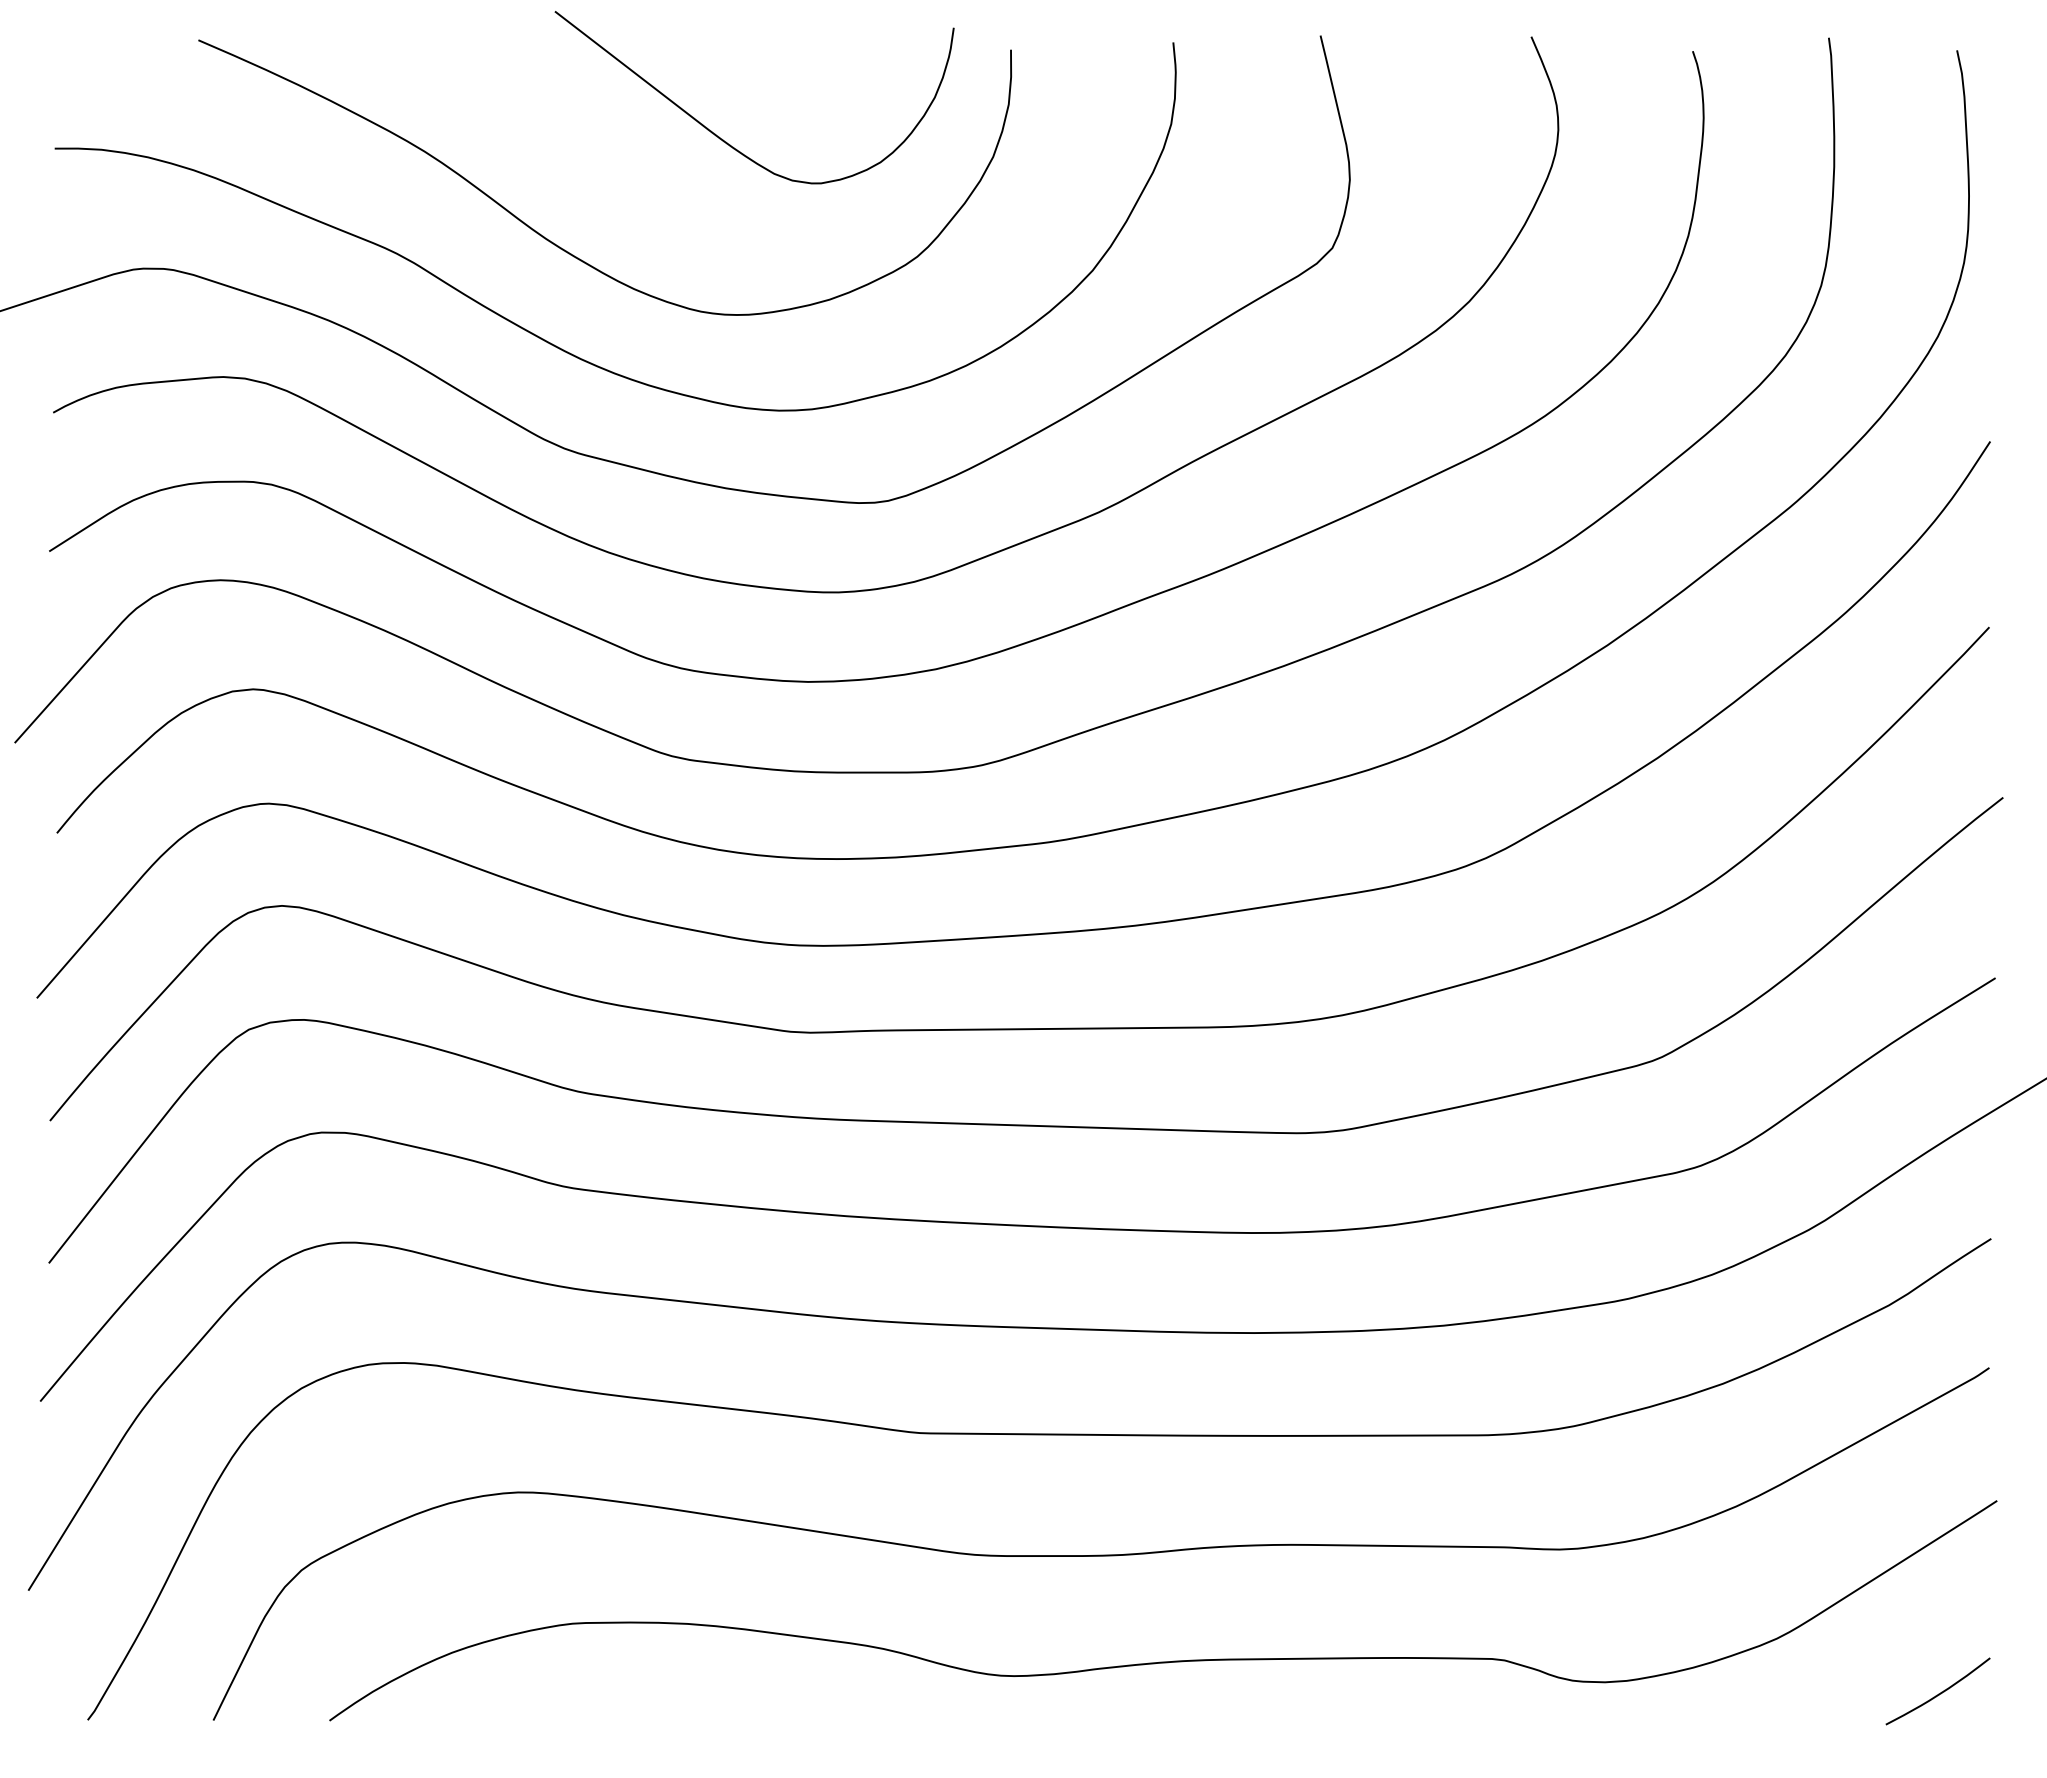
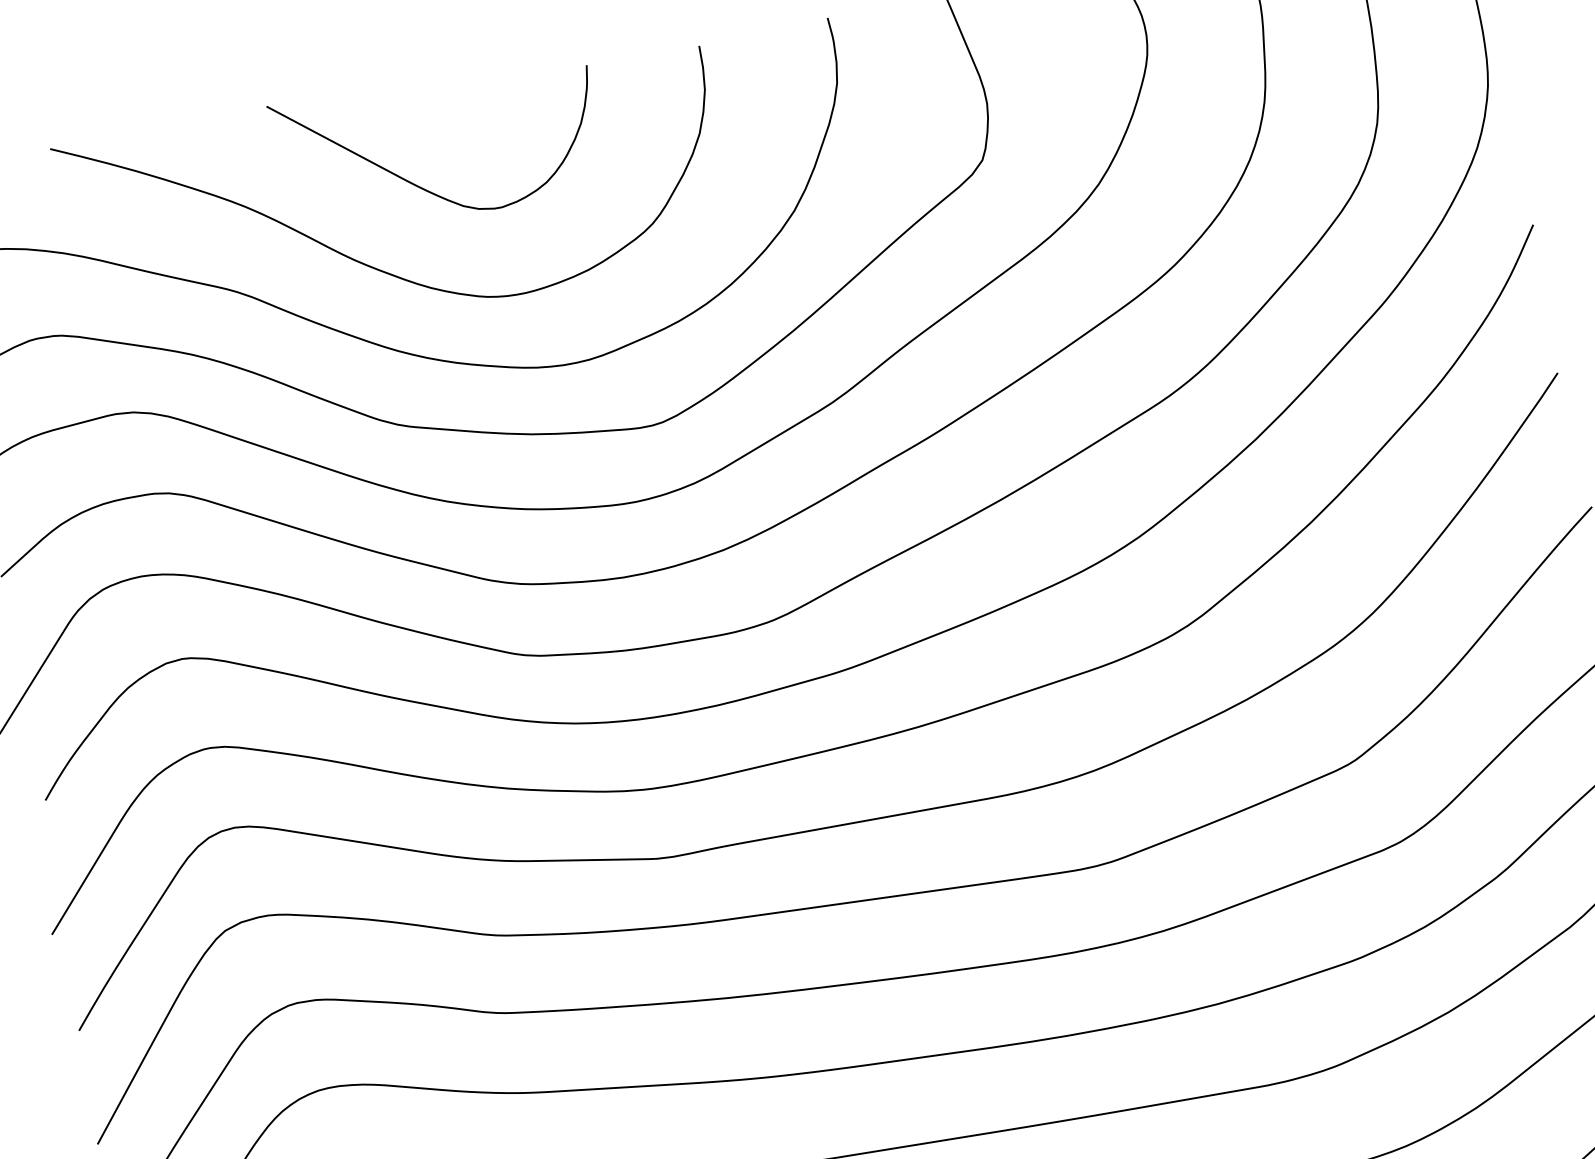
curve: (726, 141) -> (420, 186), moved

